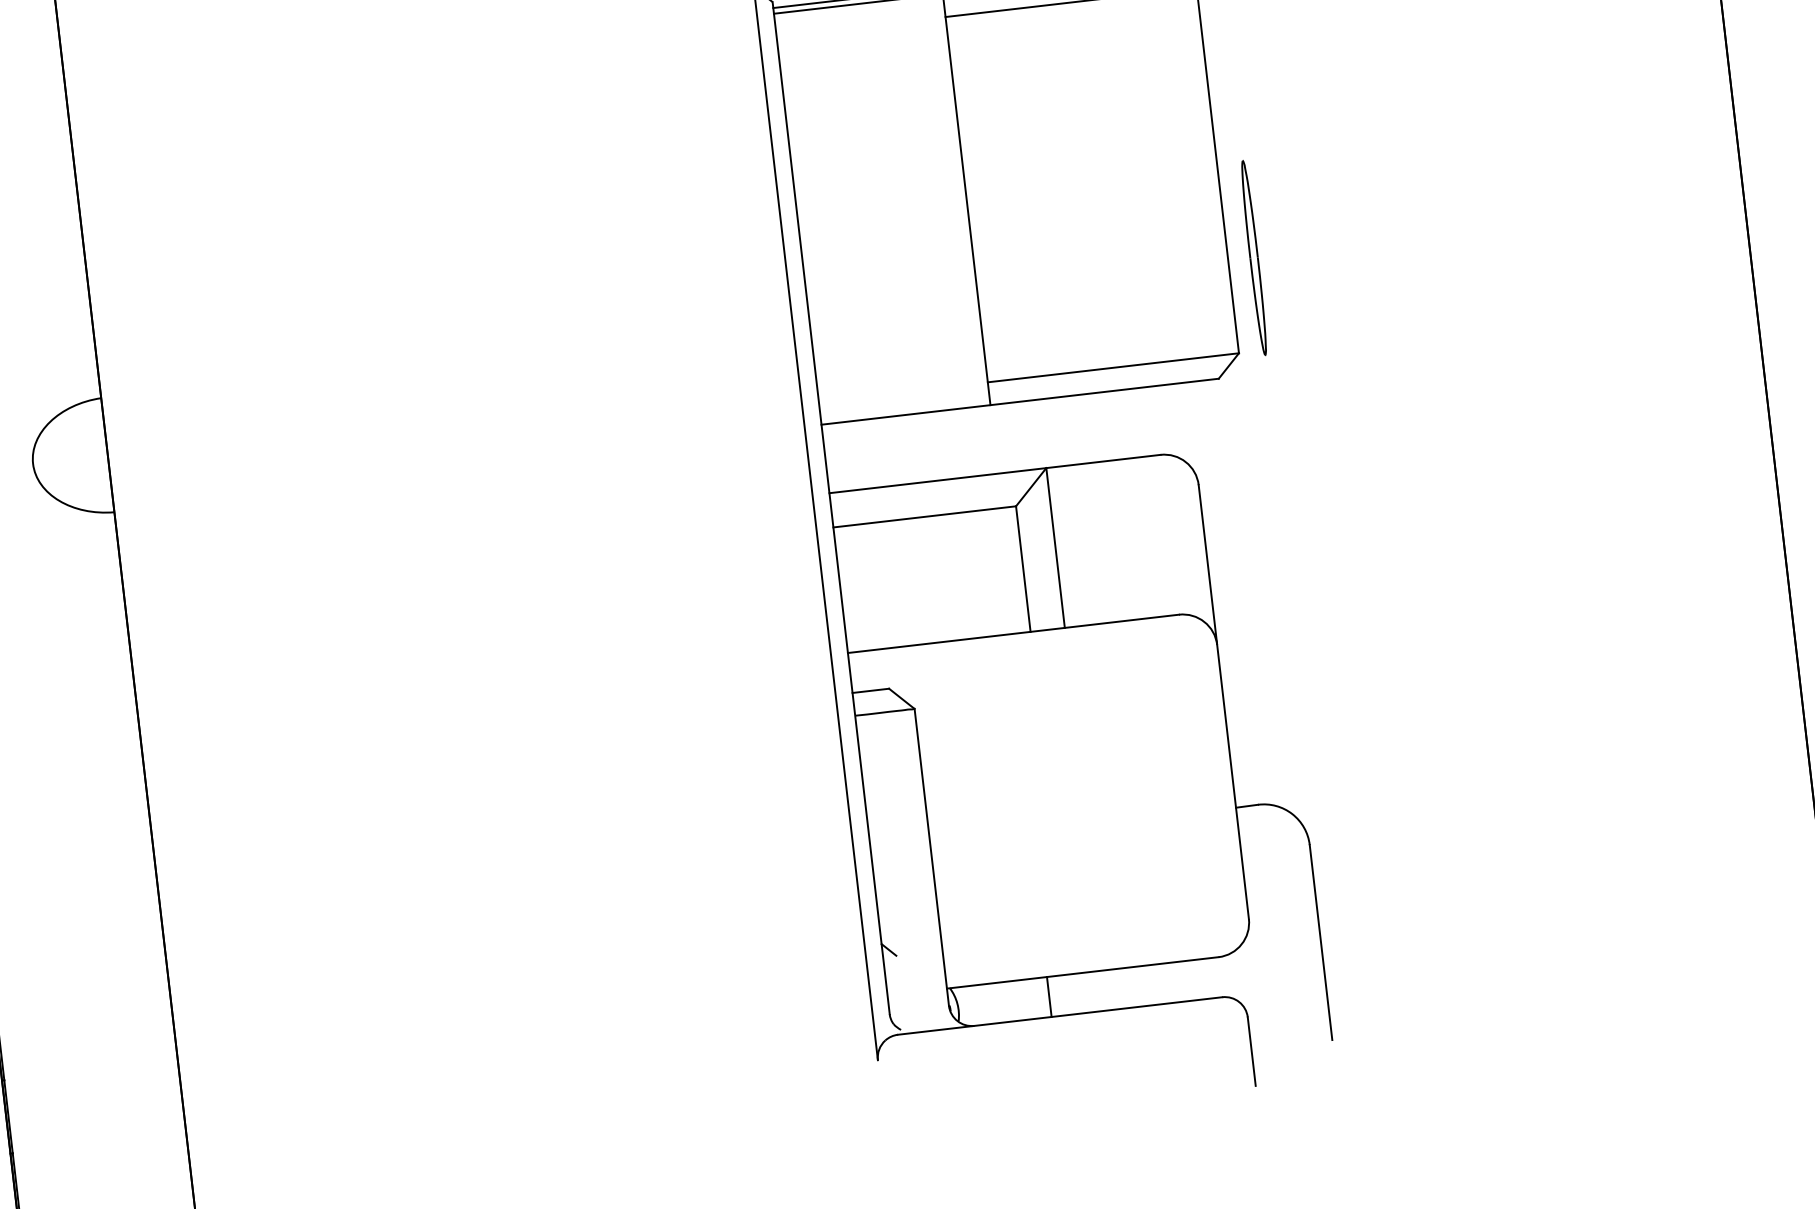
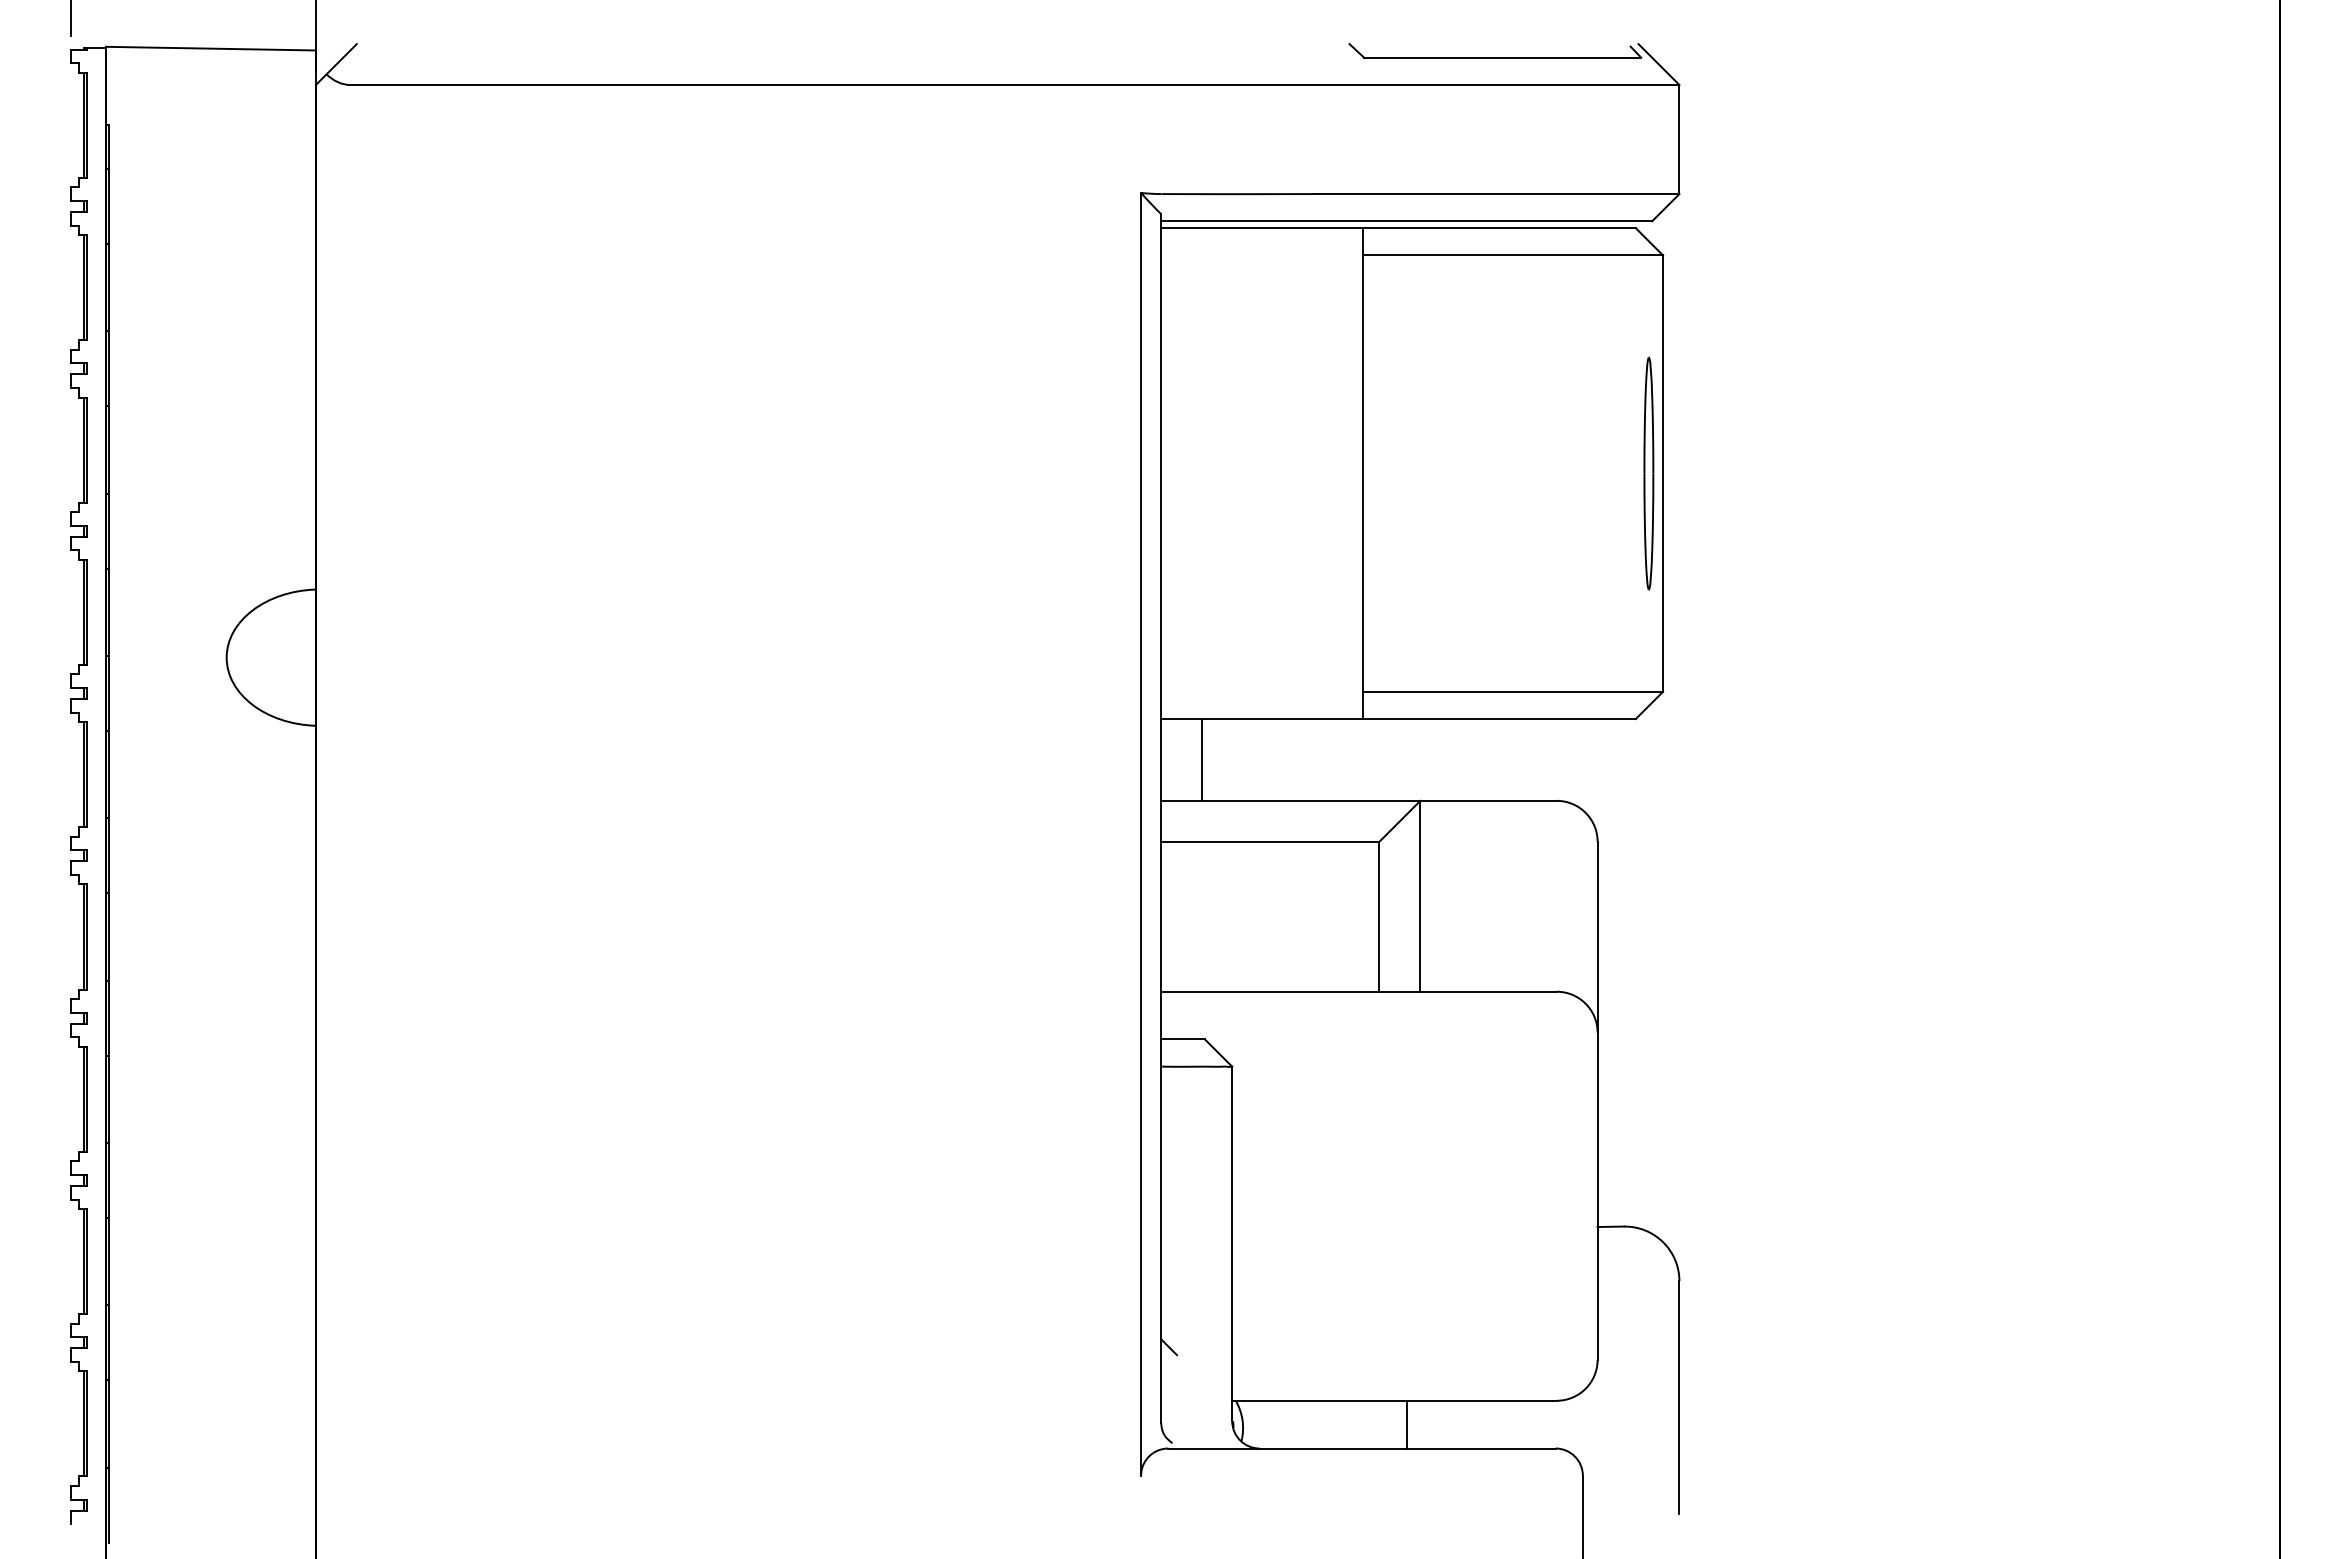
part: (1253, 258) -> (1648, 473), moved
line: (859, 454) -> (1202, 759), added
line: (1049, 996) -> (1406, 1424), moved

